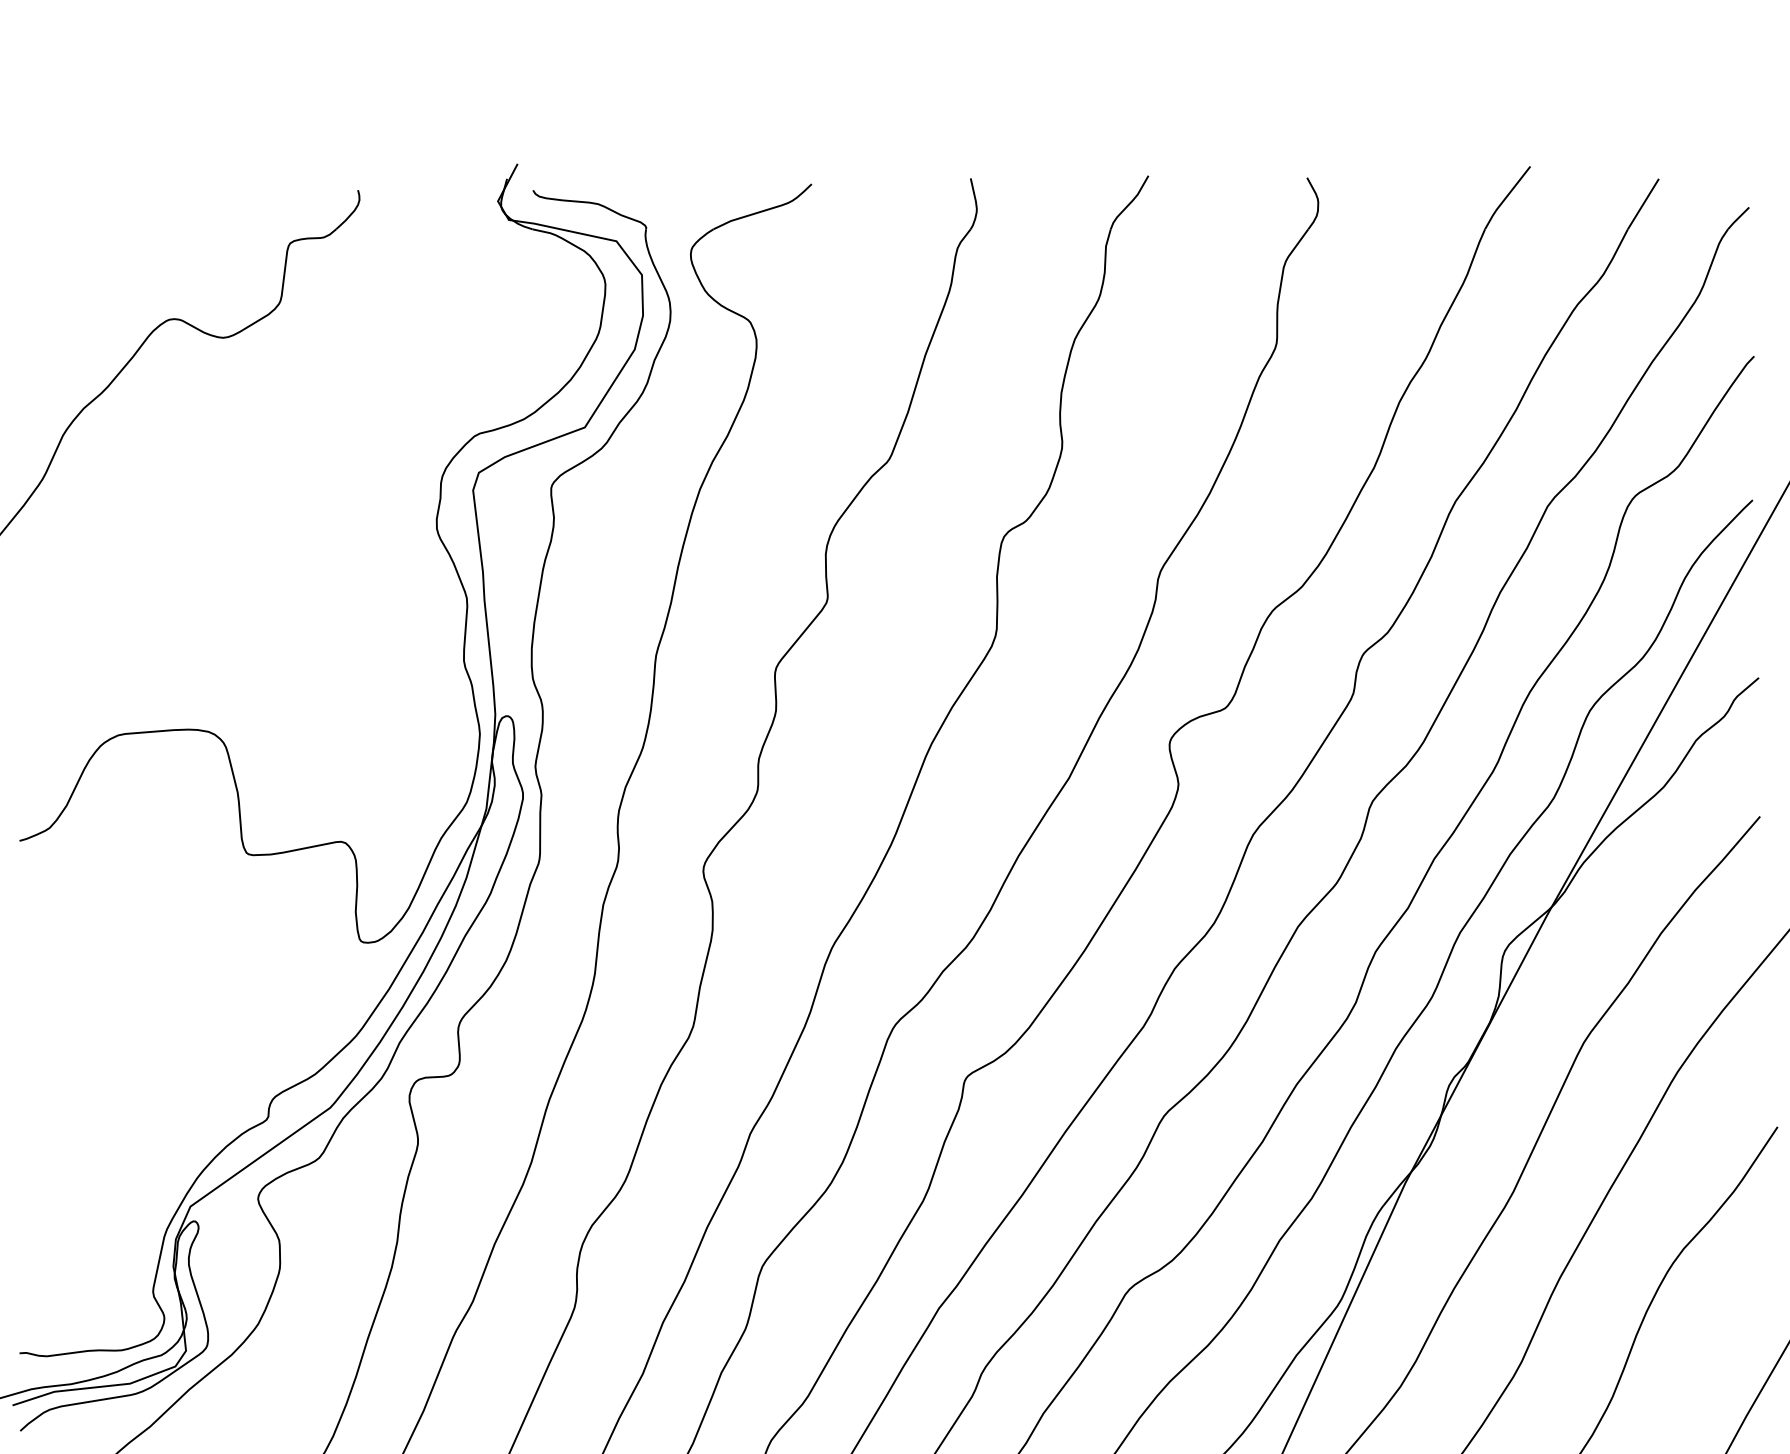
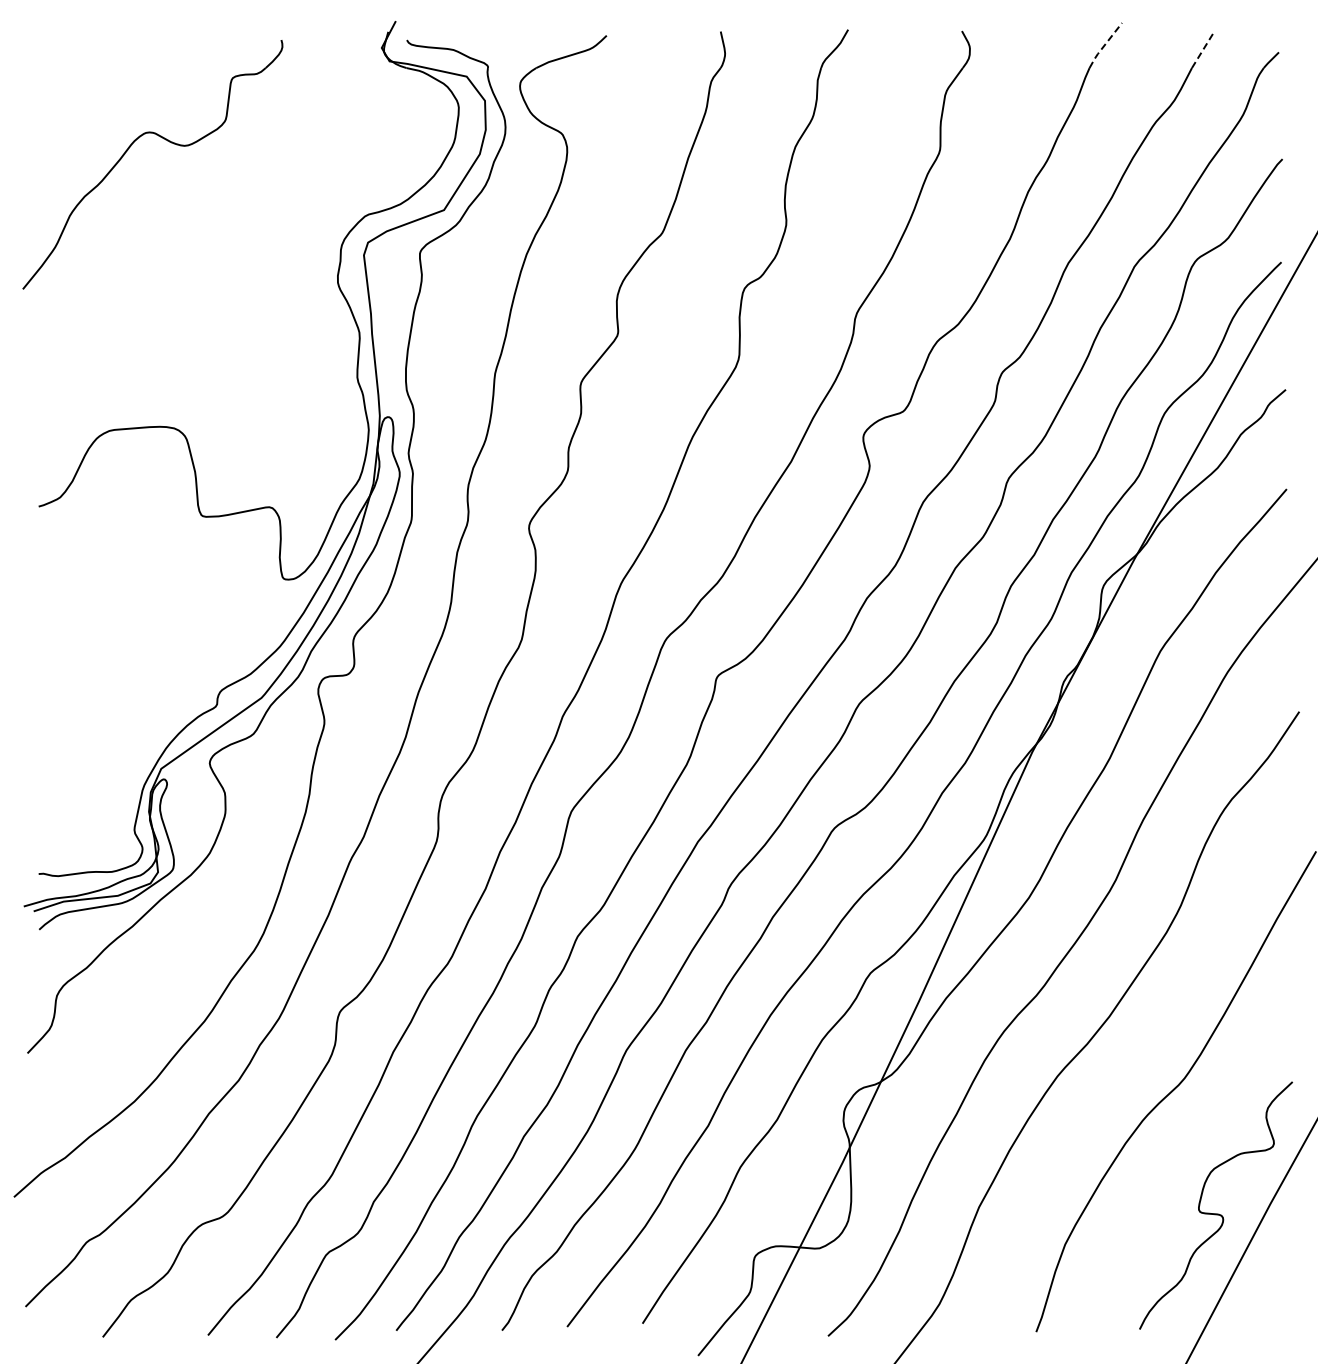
line: (1505, 197) -> (1104, 45), solid -> dashed
line: (1643, 203) -> (1203, 49), solid -> dashed

